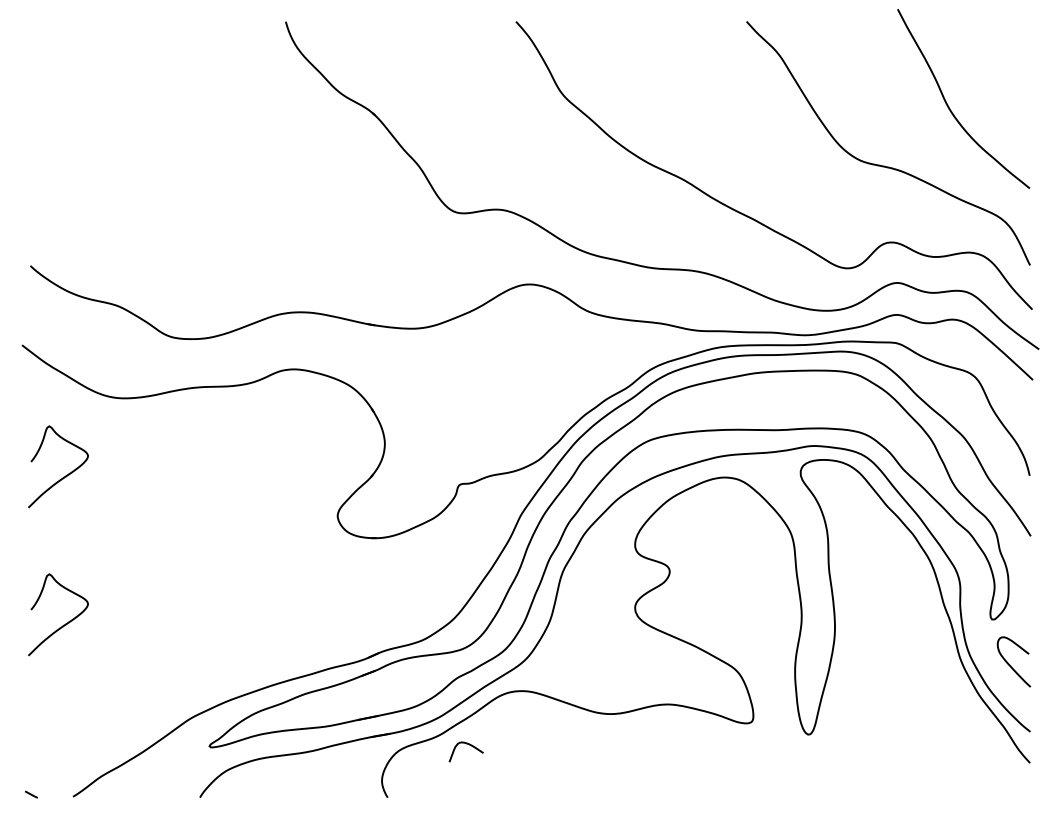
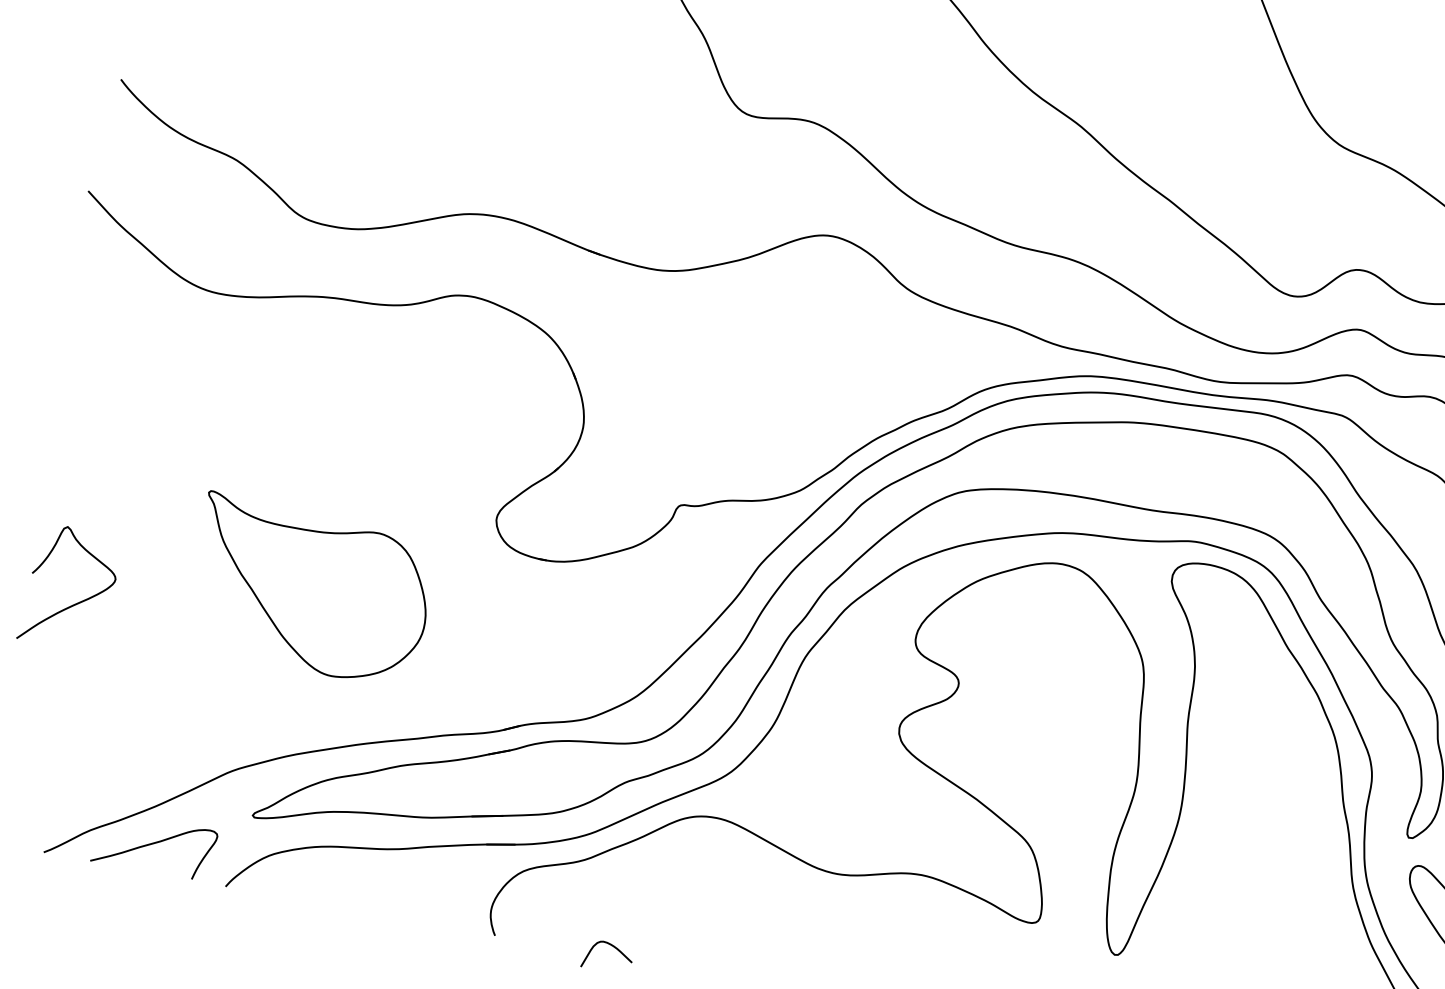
curve: (63, 476) -> (113, 390), removed
part: (220, 587) -> (309, 590), added
curve: (466, 744) -> (609, 945), moved
curve: (147, 777) -> (155, 844), added

